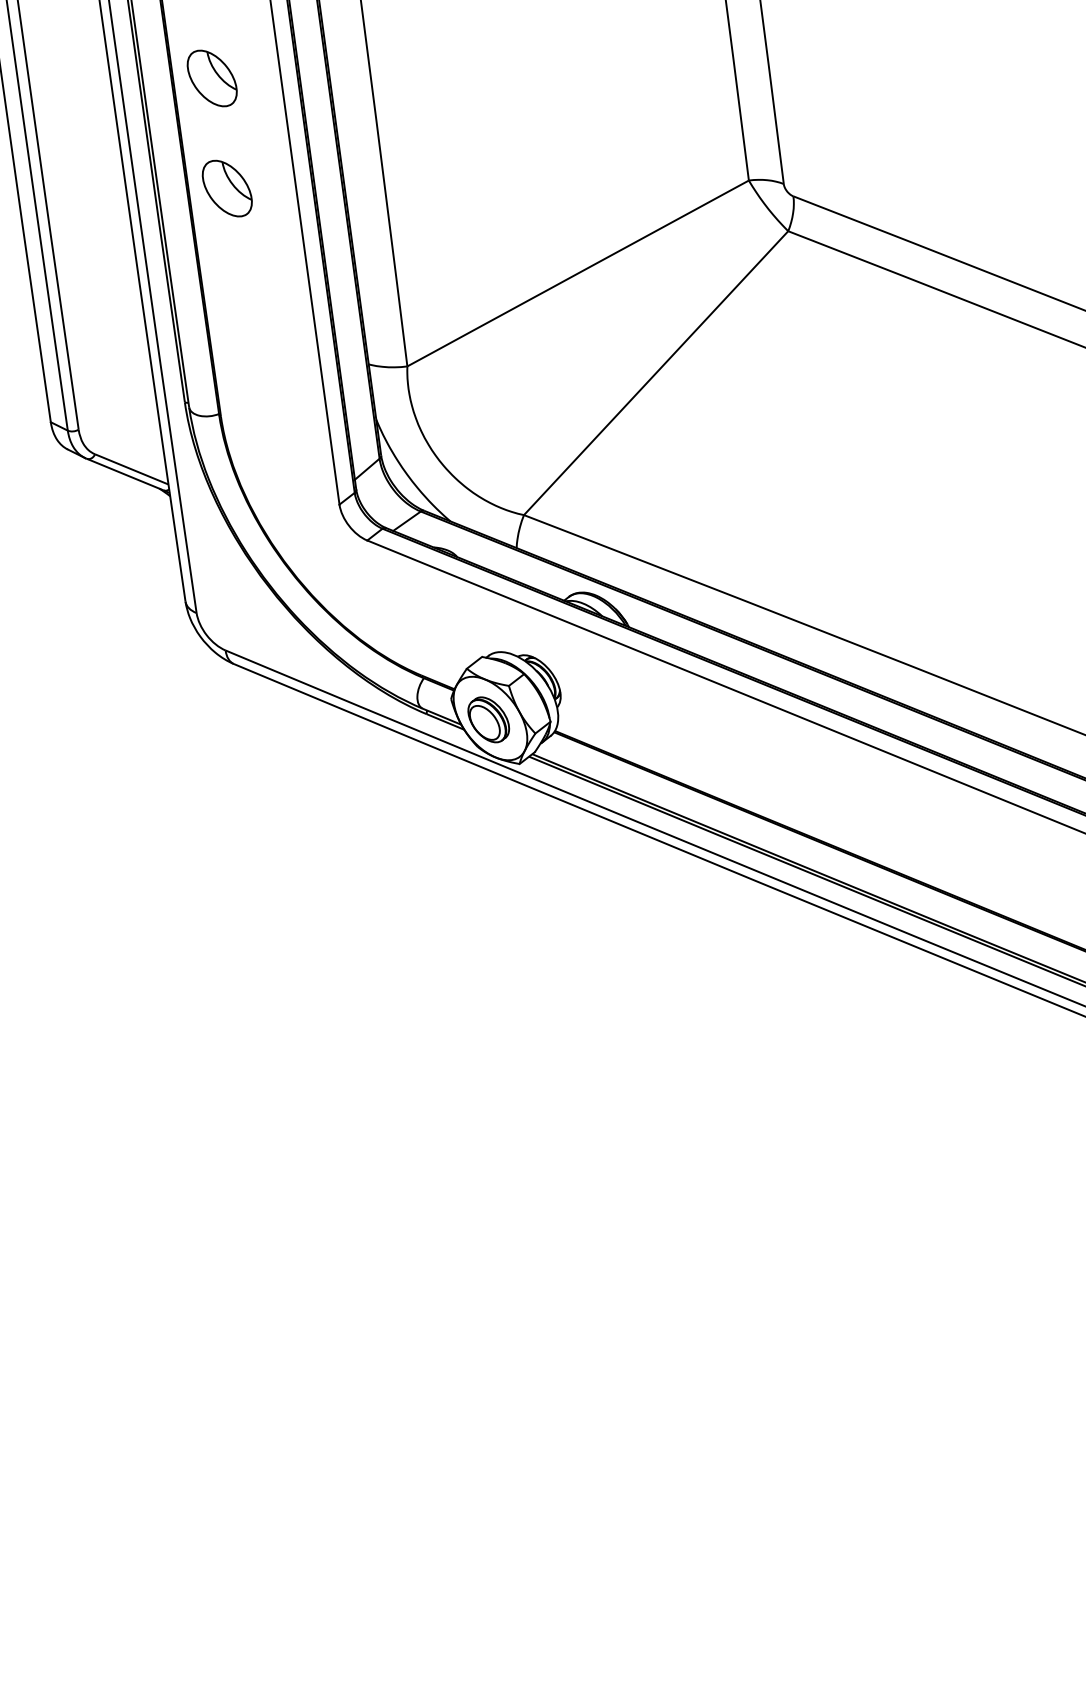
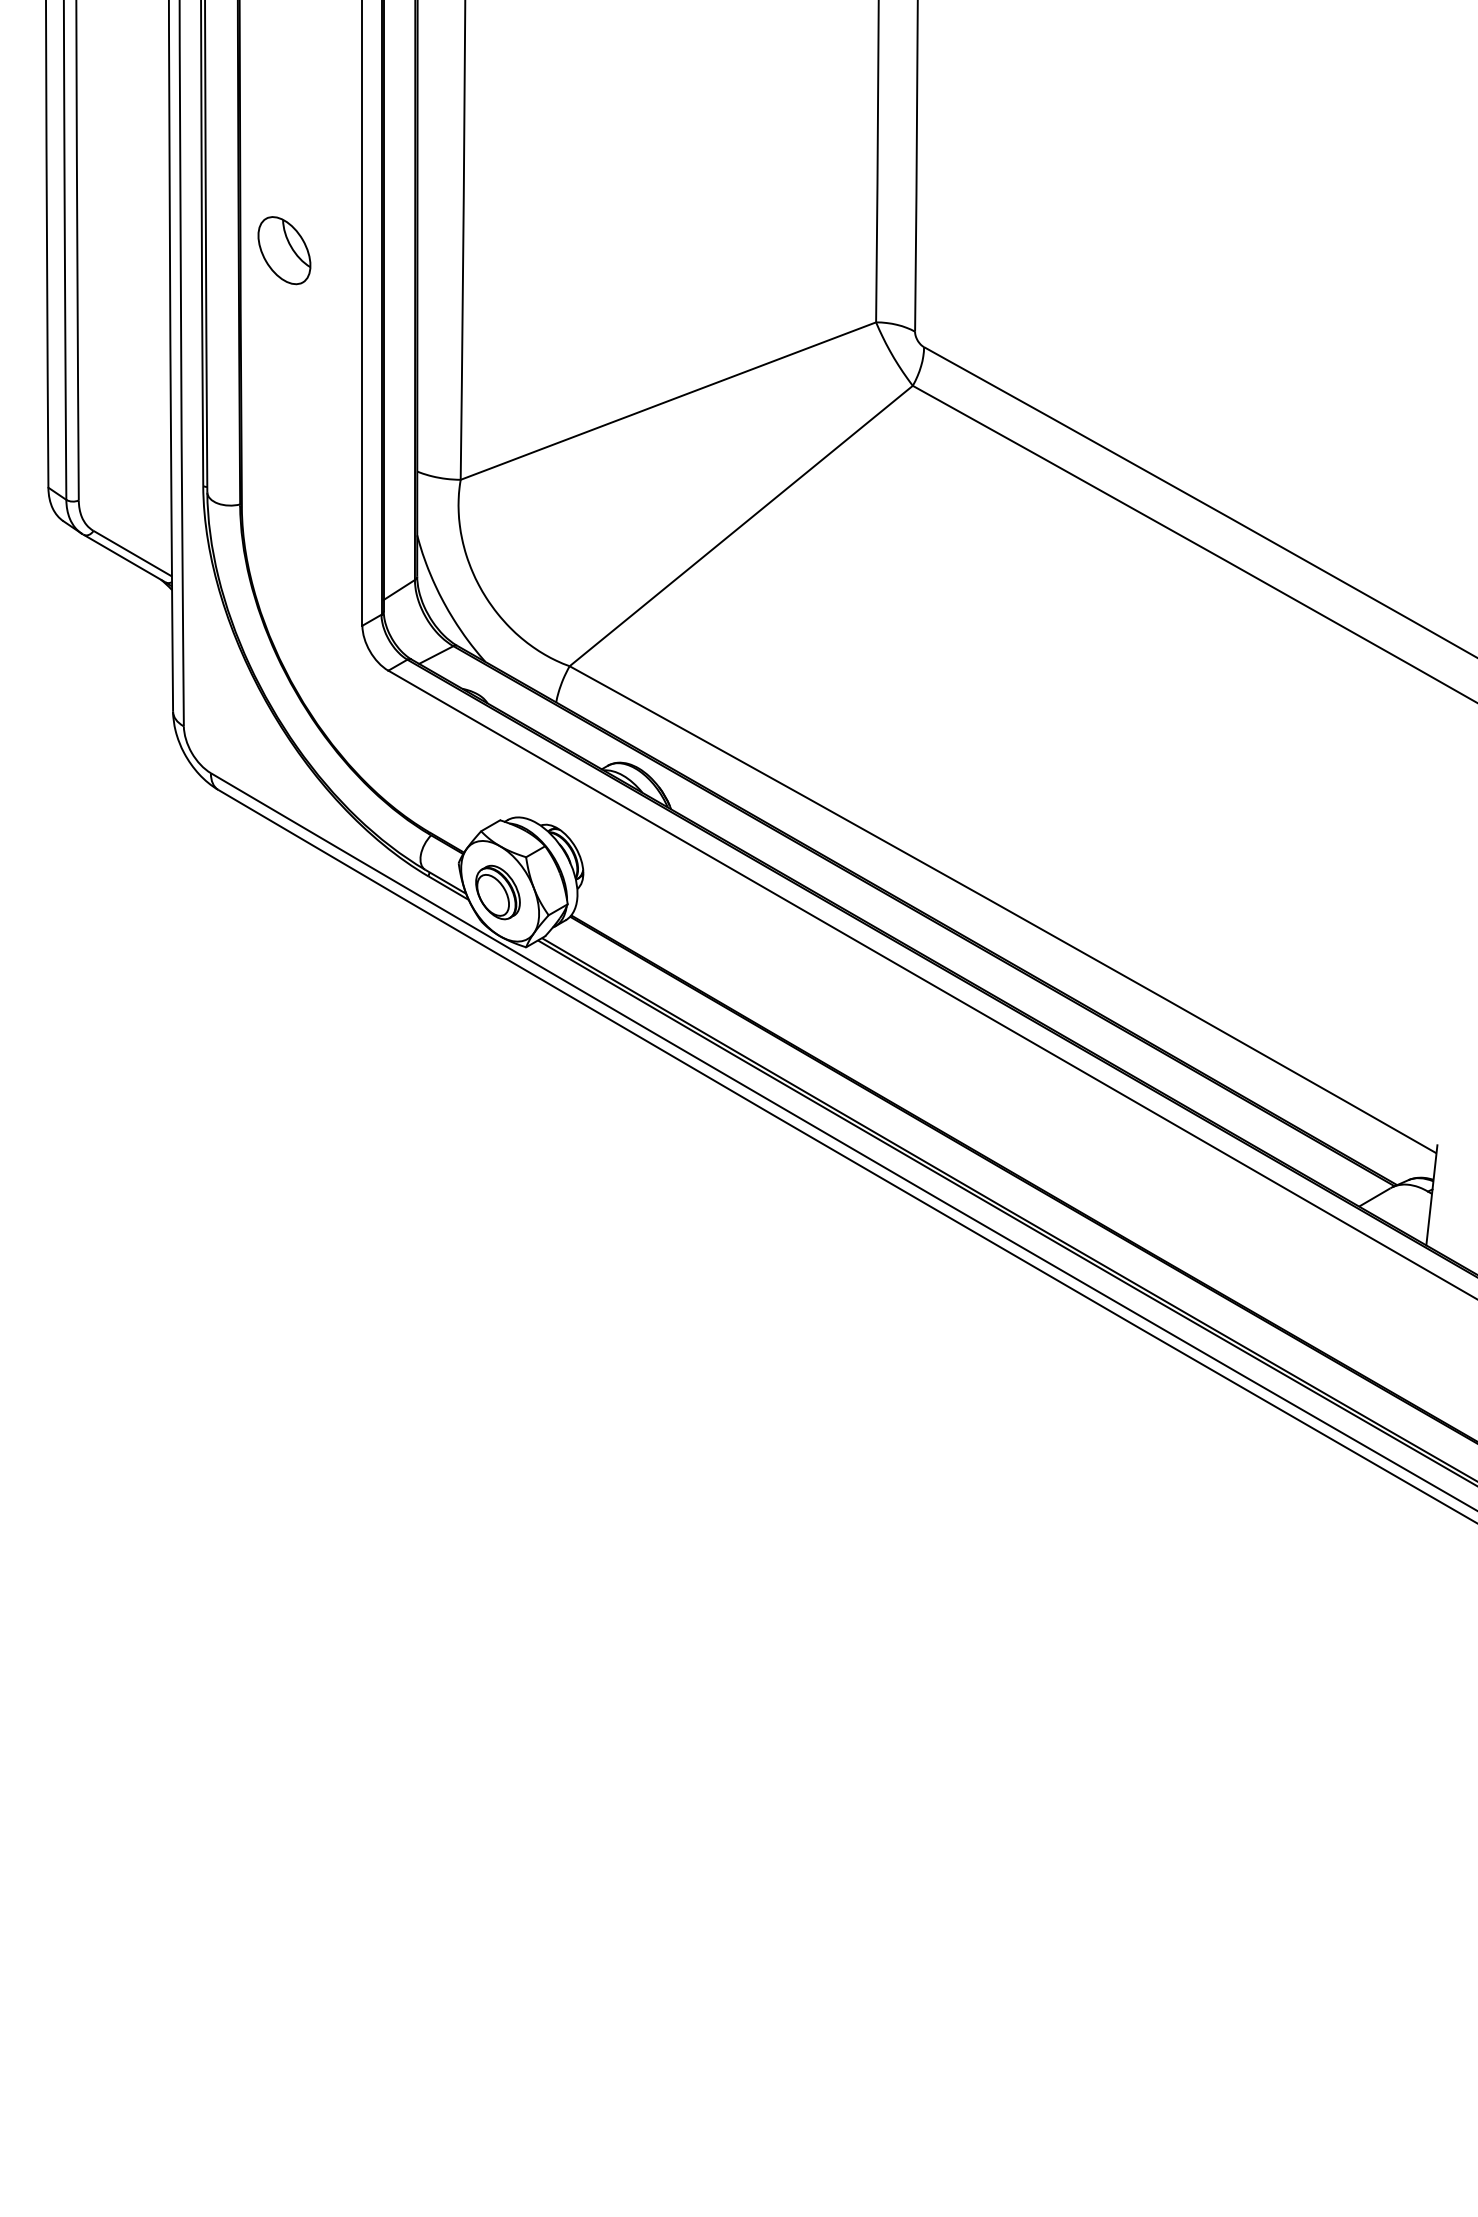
part: (212, 78) -> (284, 123), removed

